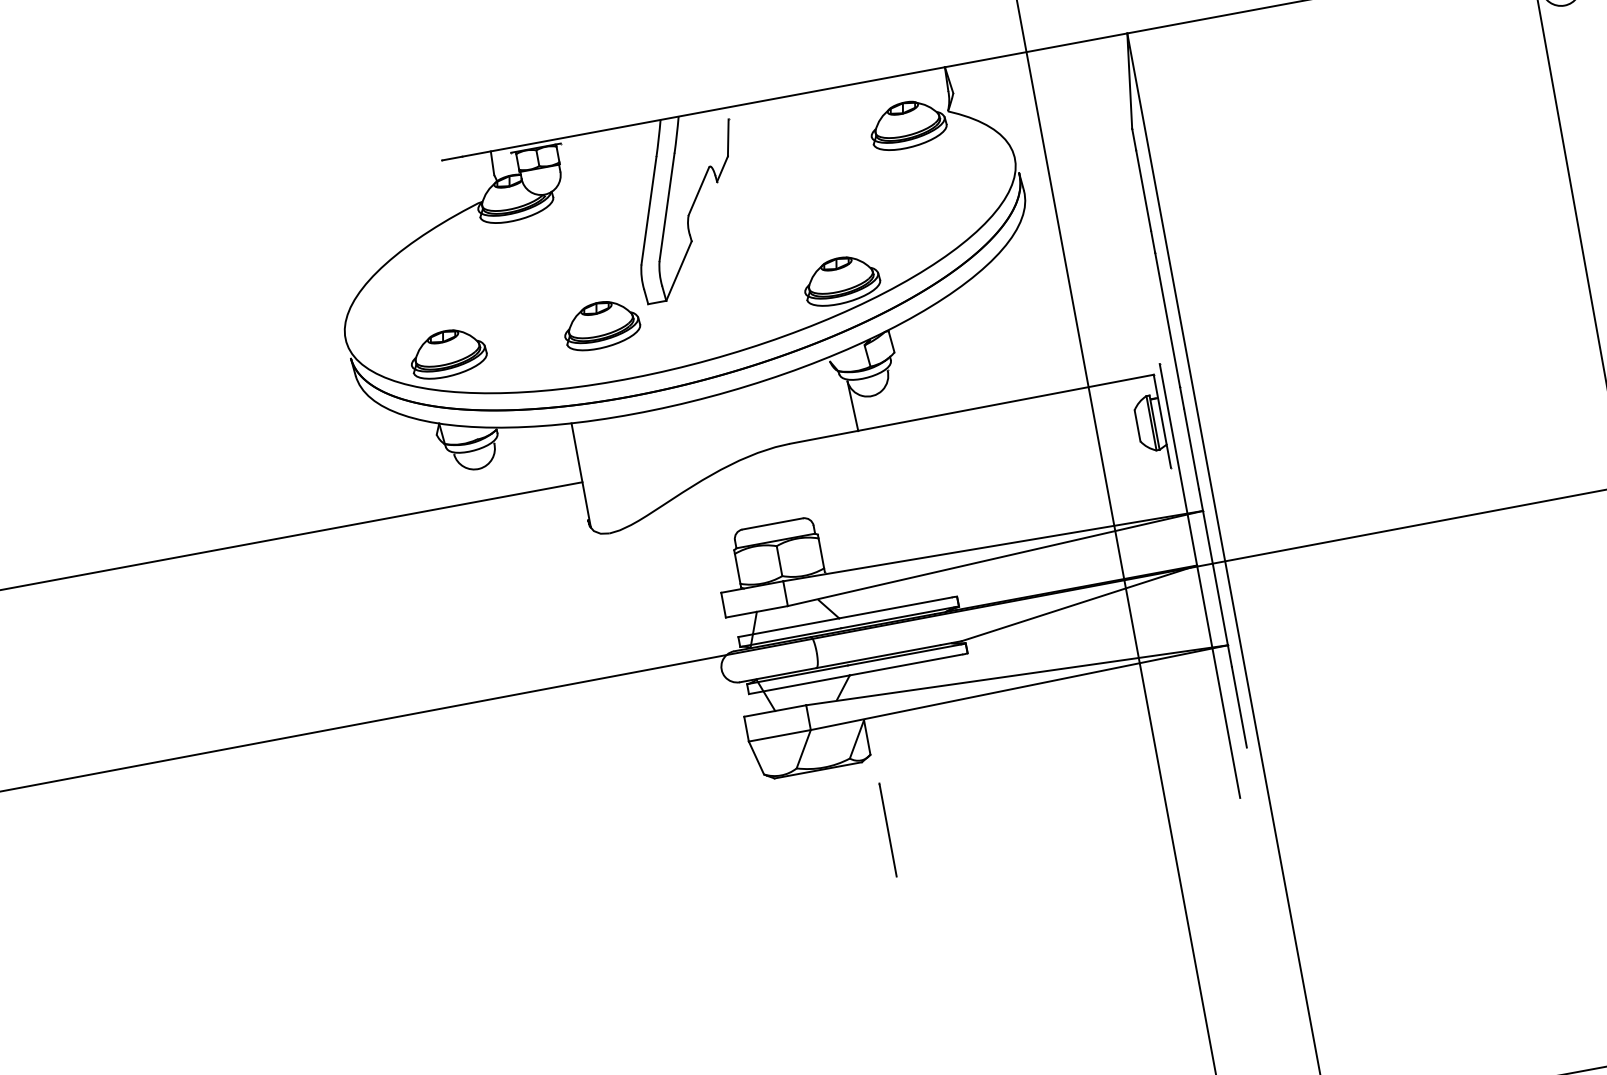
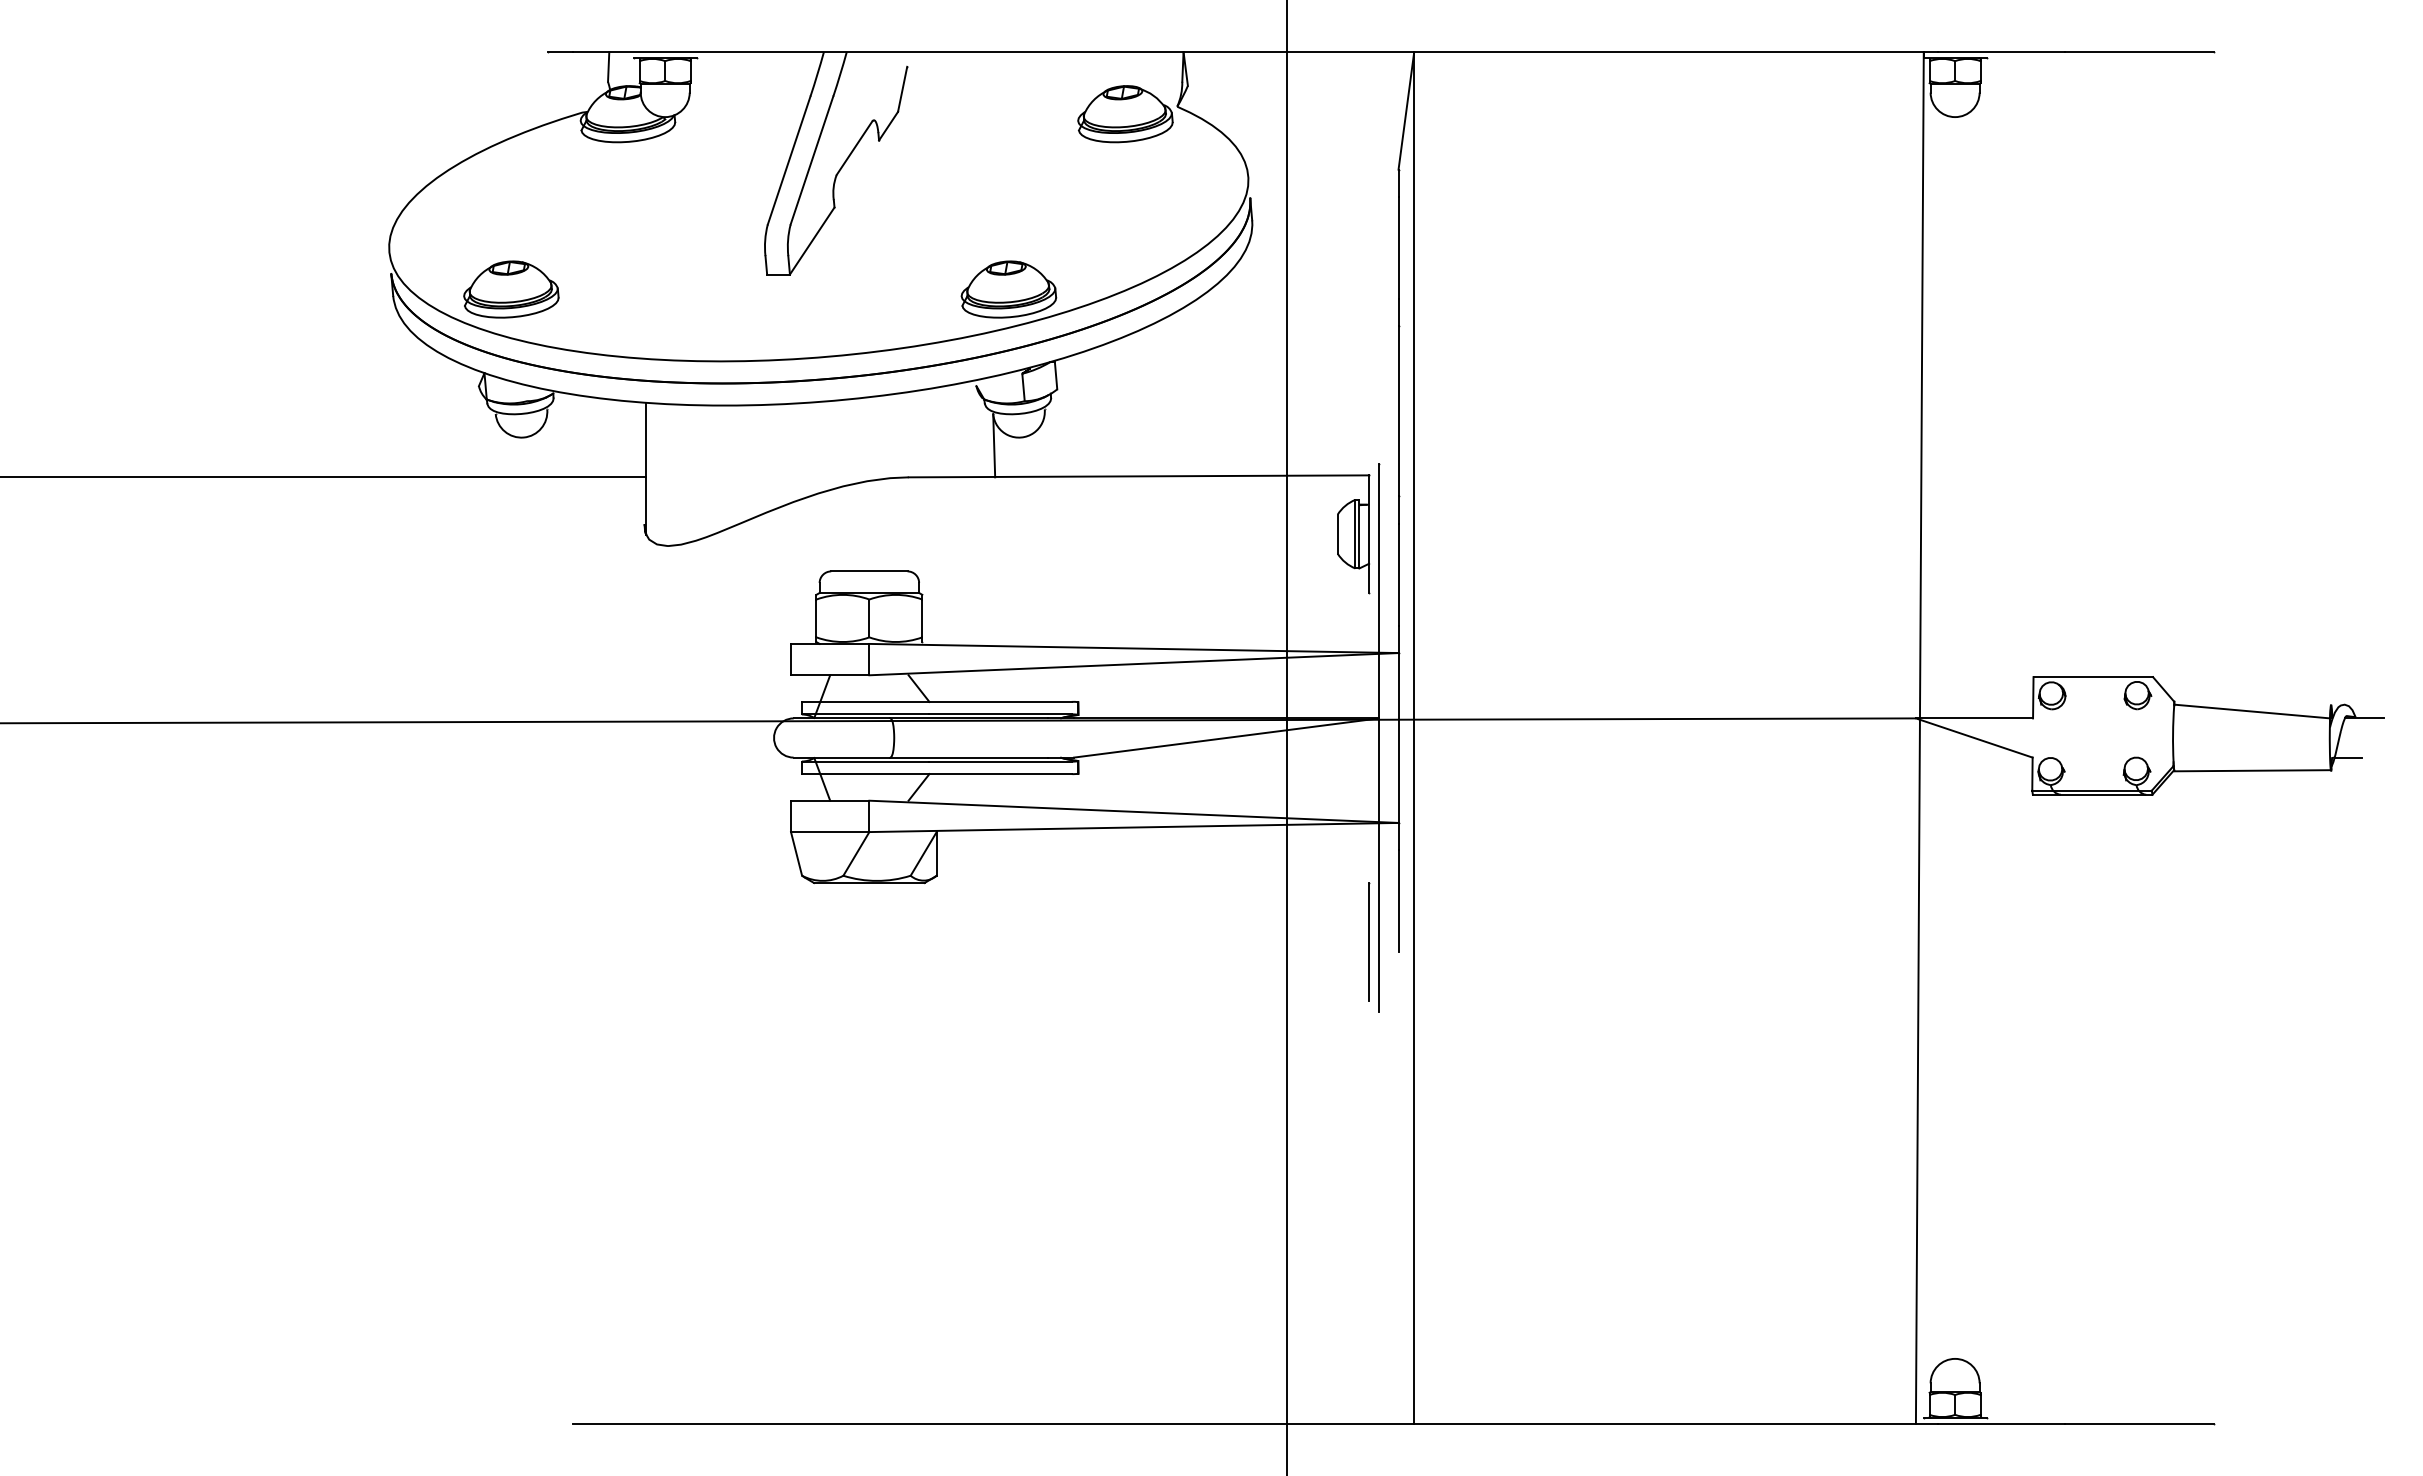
part: (601, 325) -> (705, 289), removed
line: (888, 829) -> (1369, 941), moved

